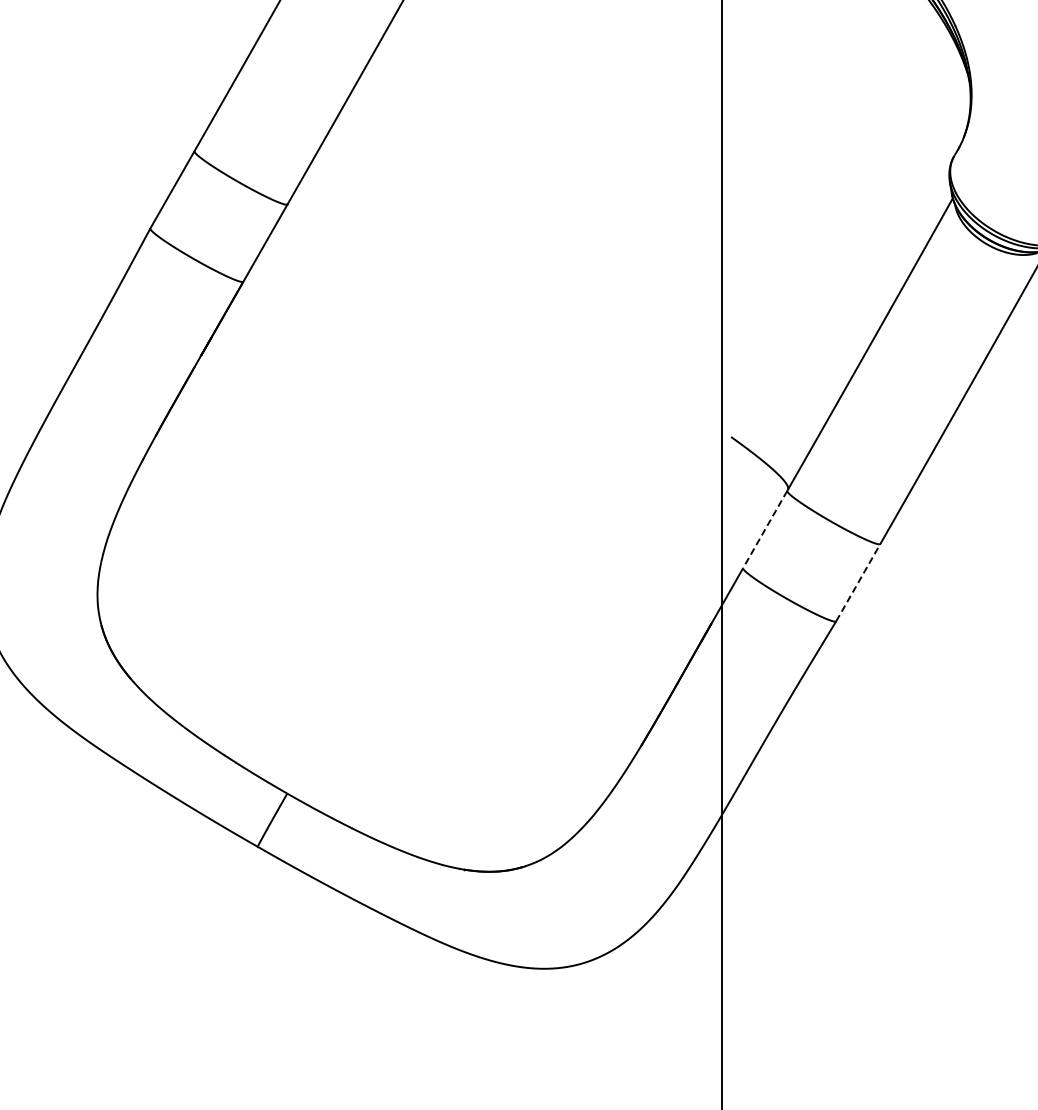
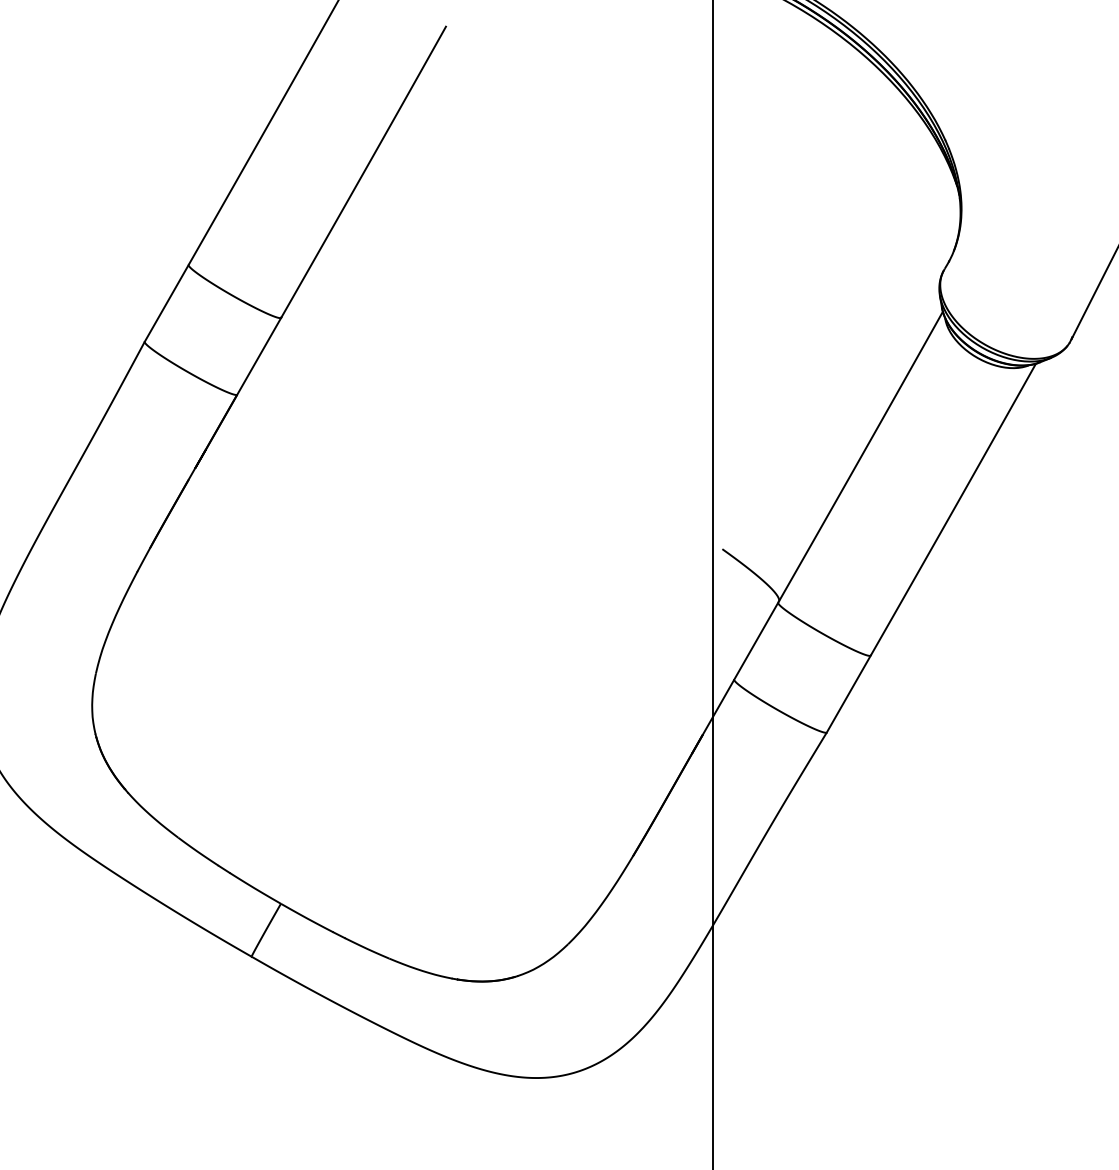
line: (765, 529) -> (756, 641), dashed -> solid
line: (858, 582) -> (849, 693), dashed -> solid

